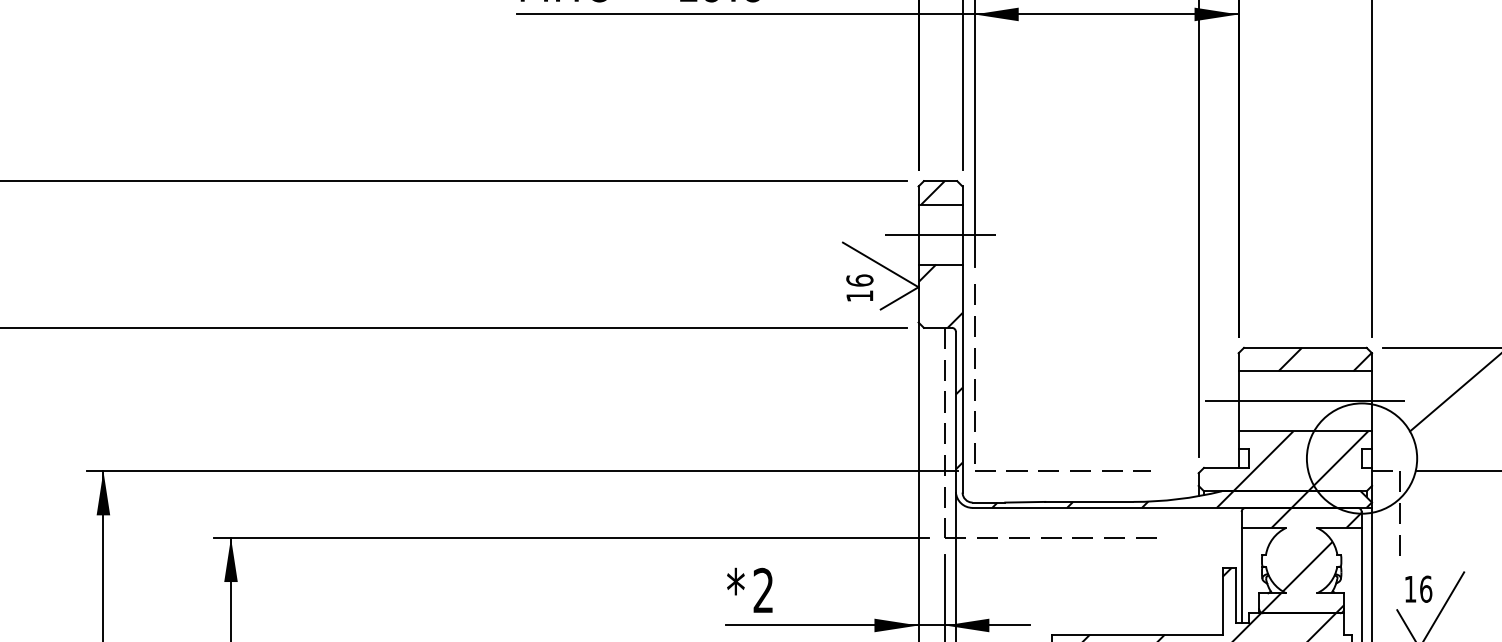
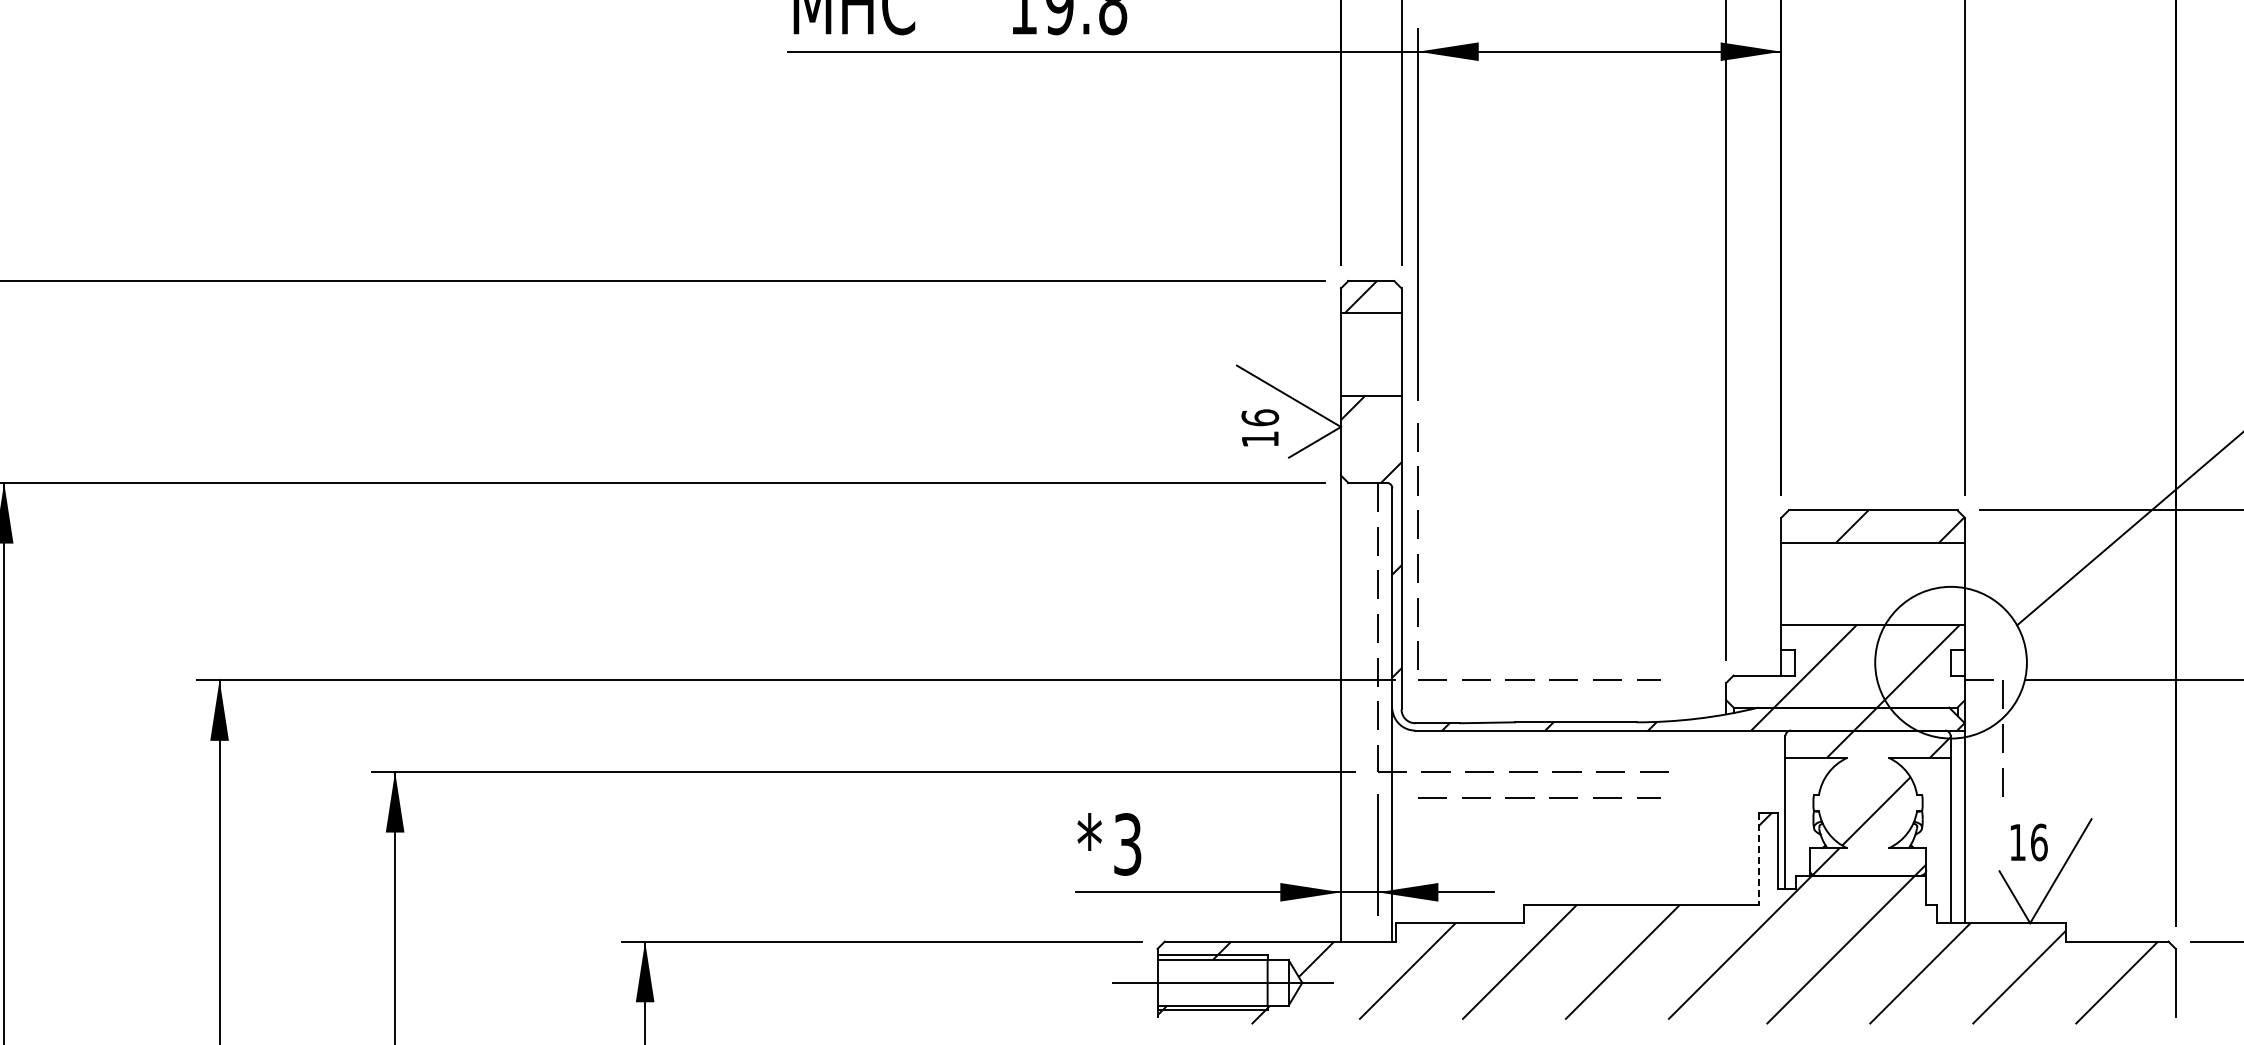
line: (940, 234) -> (1371, 354), removed
line: (1304, 400) -> (1872, 583), removed
line: (1059, 556) -> (1534, 797), added
text: (763, 590) -> (1127, 844), 2 -> 3
line: (1222, 601) -> (1759, 859), solid -> dashed

